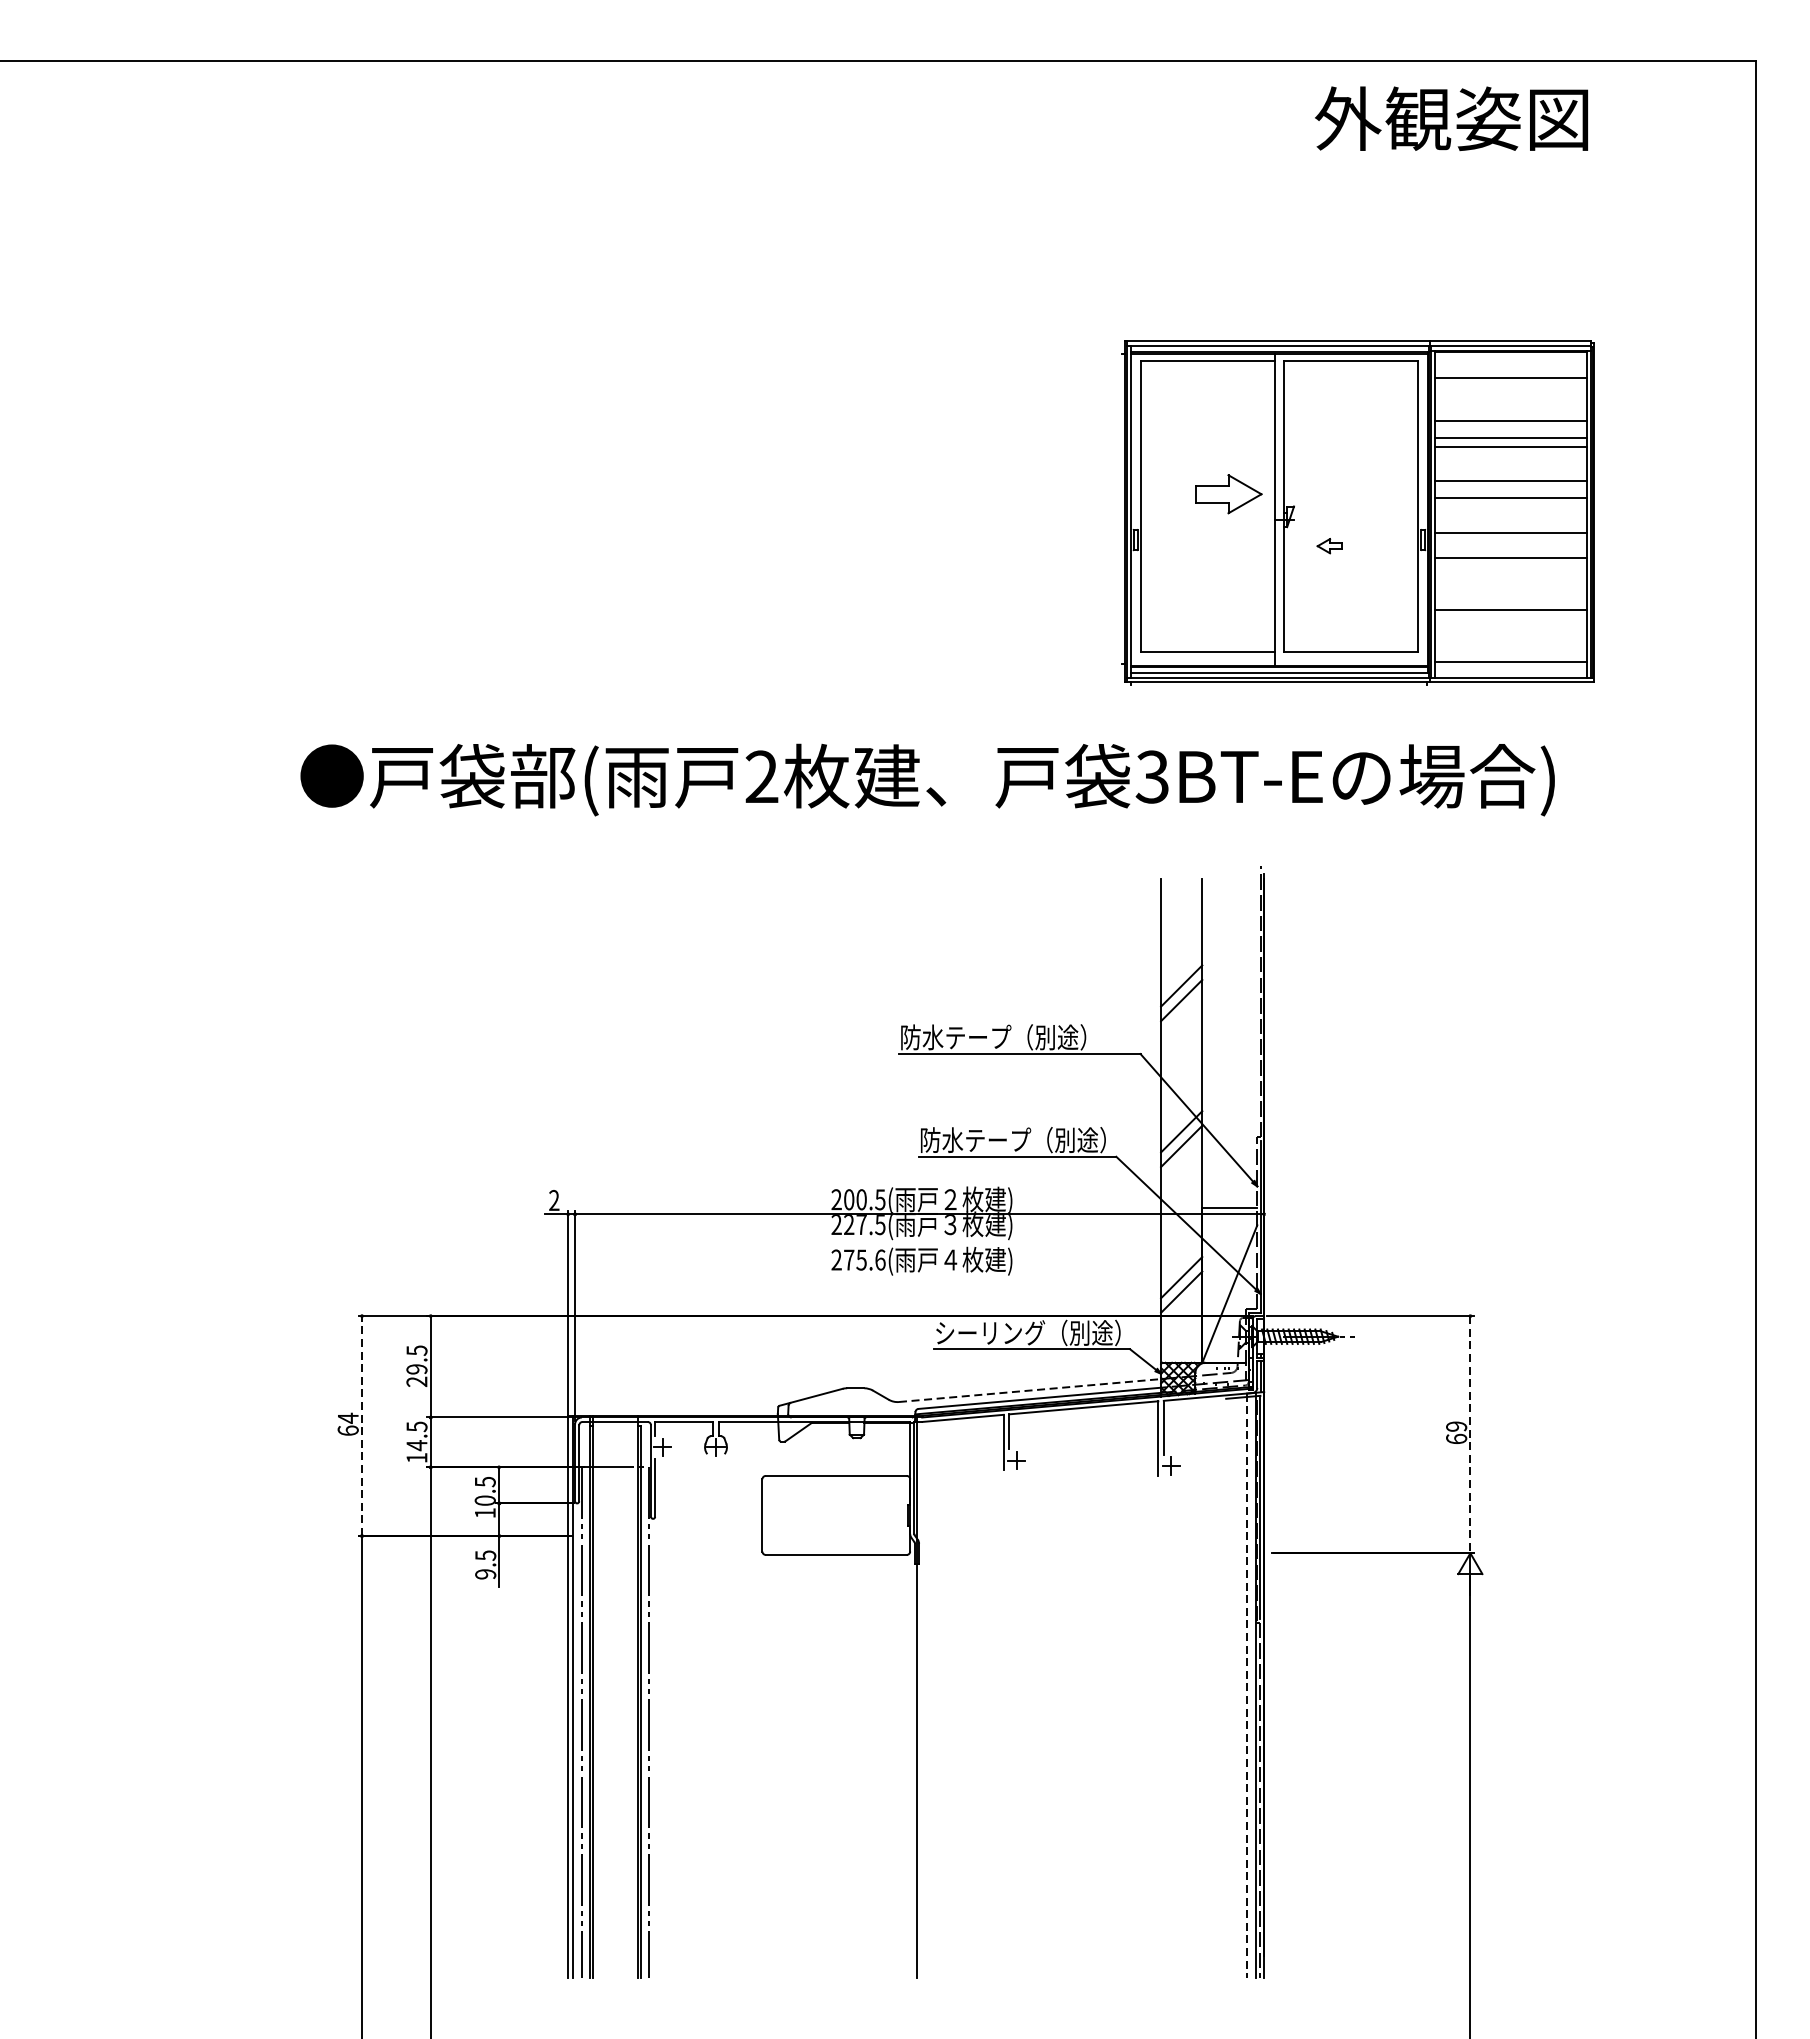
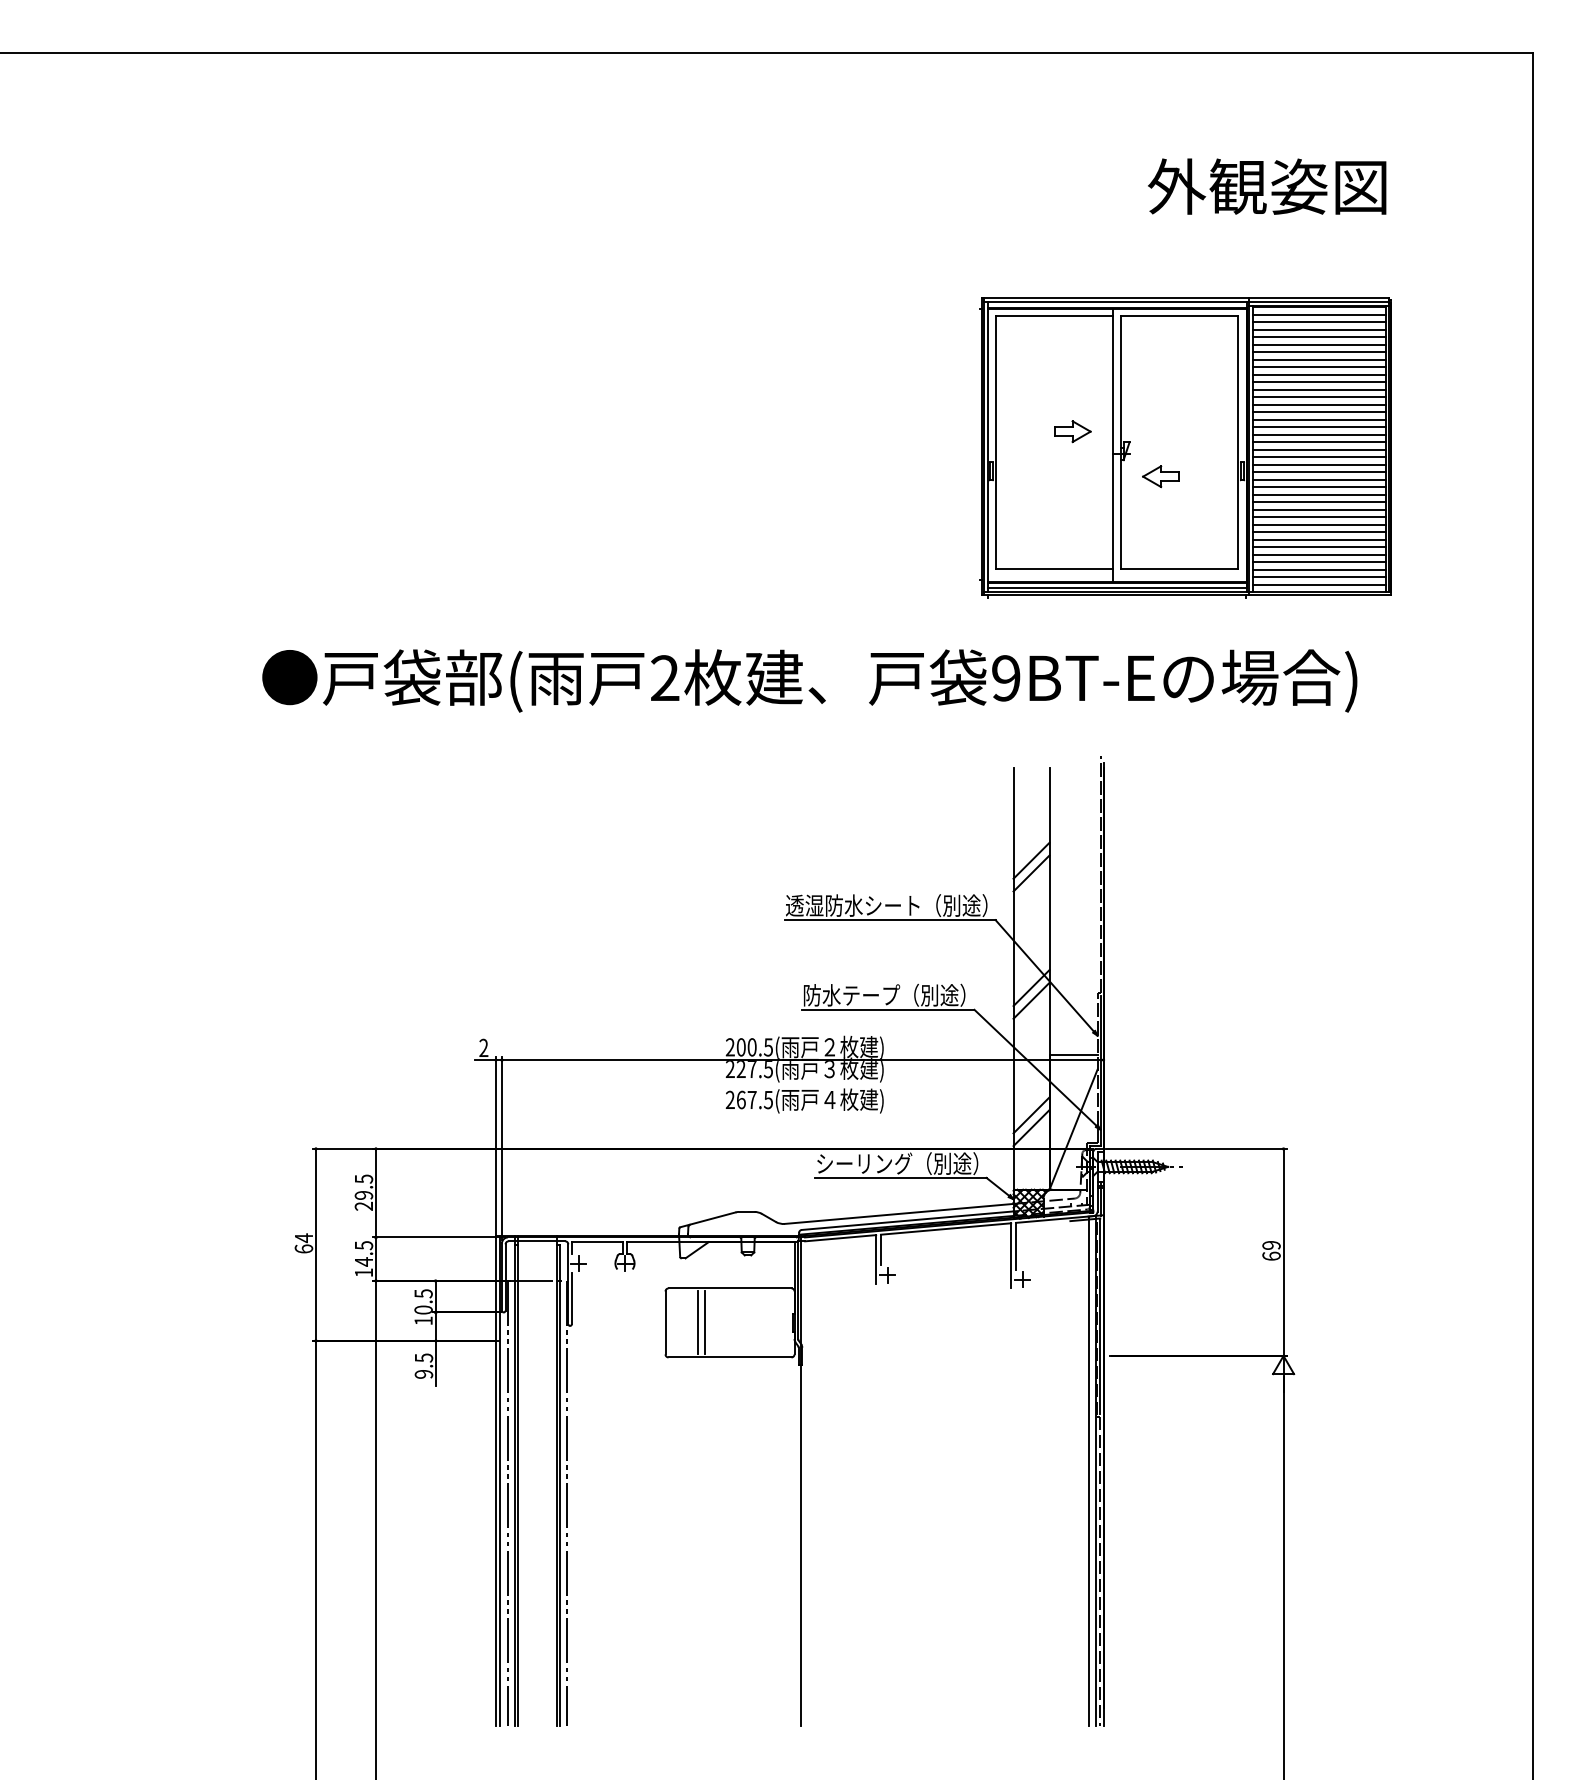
text: (1451, 118) -> (1267, 186), moved
line: (1510, 360) -> (1318, 314), added
line: (1510, 369) -> (1318, 322), added
line: (1510, 386) -> (1318, 337), added
line: (1510, 394) -> (1318, 344), added
line: (1510, 403) -> (1318, 352), added
line: (1510, 411) -> (1318, 359), added
line: (1510, 428) -> (1318, 374), added
line: (1510, 455) -> (1318, 397), added
line: (1510, 463) -> (1318, 404), added
line: (1510, 472) -> (1318, 412), added
line: (1510, 489) -> (1318, 427), added
part: (1228, 494) -> (1072, 431), size x0.62
line: (1510, 506) -> (1318, 442), added
line: (1510, 514) -> (1318, 449), added
line: (1510, 524) -> (1318, 457), added
line: (1510, 541) -> (1318, 472), added
part: (1329, 545) -> (1160, 476), size x1.67
line: (1510, 549) -> (1318, 479), added
line: (1510, 566) -> (1318, 494), added
line: (1510, 575) -> (1318, 502), added
line: (1510, 583) -> (1318, 509), added
line: (1510, 592) -> (1318, 517), added
line: (1510, 600) -> (1318, 524), added
line: (1510, 618) -> (1318, 539), added
line: (1510, 627) -> (1318, 547), added
line: (1510, 635) -> (1318, 554), added
line: (1510, 644) -> (1318, 562), added
line: (1510, 652) -> (1318, 569), added
line: (1510, 669) -> (1318, 584), added
text: (1151, 777) -> (1005, 678), 3BT-E -> 9BT-E
text: (1015, 1037) -> (886, 905), 防水テープ（別途） -> 透湿防水シート（別途）
text: (864, 1259) -> (754, 1099), 275.6( -> 267.5(
line: (1030, 1390) -> (899, 1213), dashed -> solid
line: (361, 1425) -> (315, 1244), dashed -> solid
line: (1470, 1434) -> (1283, 1252), dashed -> solid
line: (800, 1514) -> (698, 1322), added
line: (808, 1514) -> (705, 1322), added
line: (1246, 1685) -> (1088, 1471), dashed -> solid

